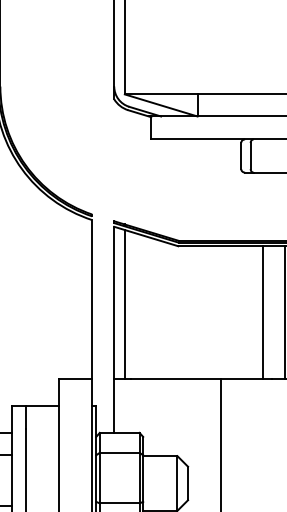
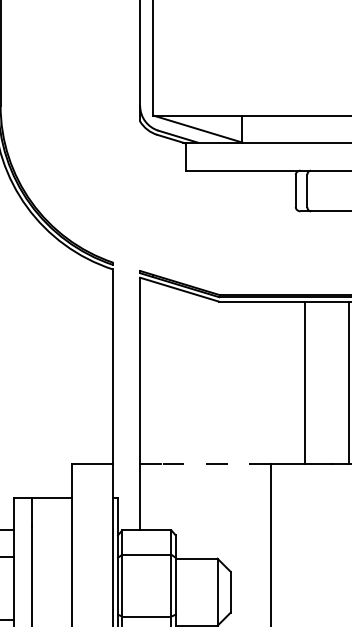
line: (125, 304) -> (153, 372), removed
line: (263, 312) -> (305, 382), moved
line: (175, 378) -> (215, 463), solid -> dashed

